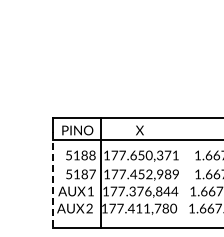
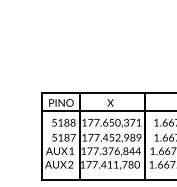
line: (183, 172) -> (145, 136), added
line: (53, 180) -> (42, 142), dashed -> solid

